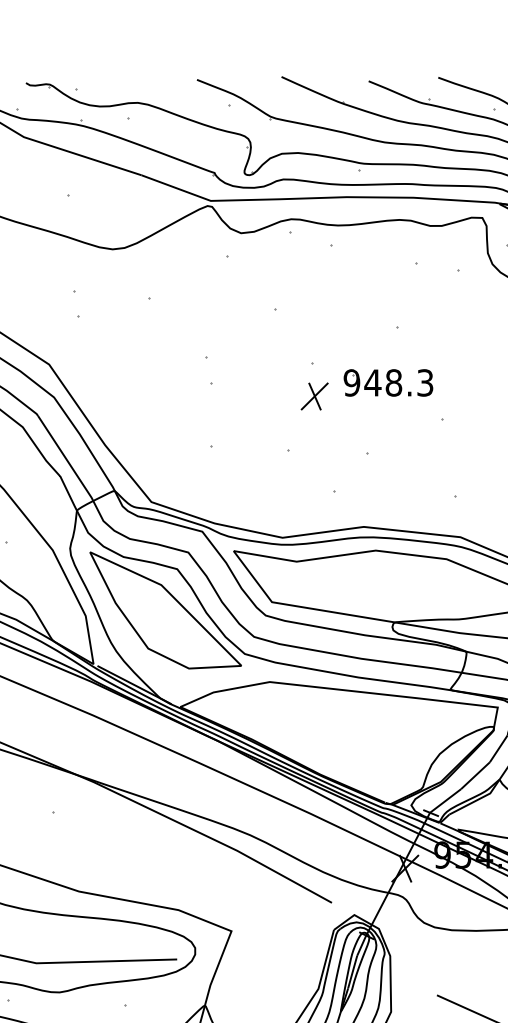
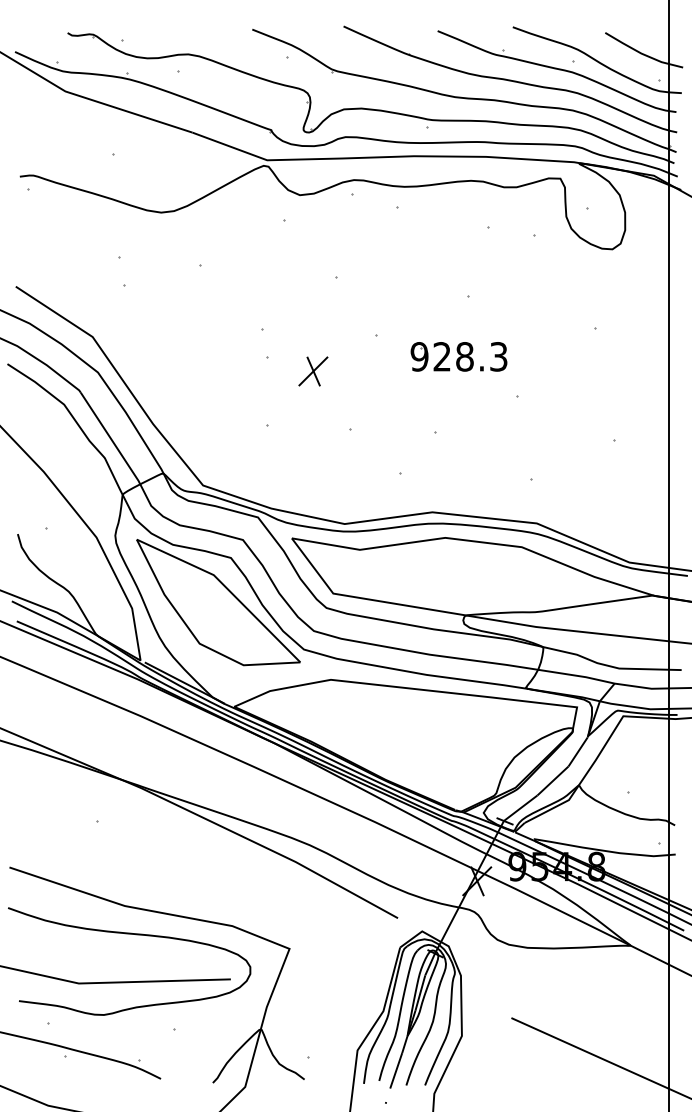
text: (372, 382) -> (441, 356), 948.3 -> 928.3
part: (314, 396) -> (313, 371), moved

